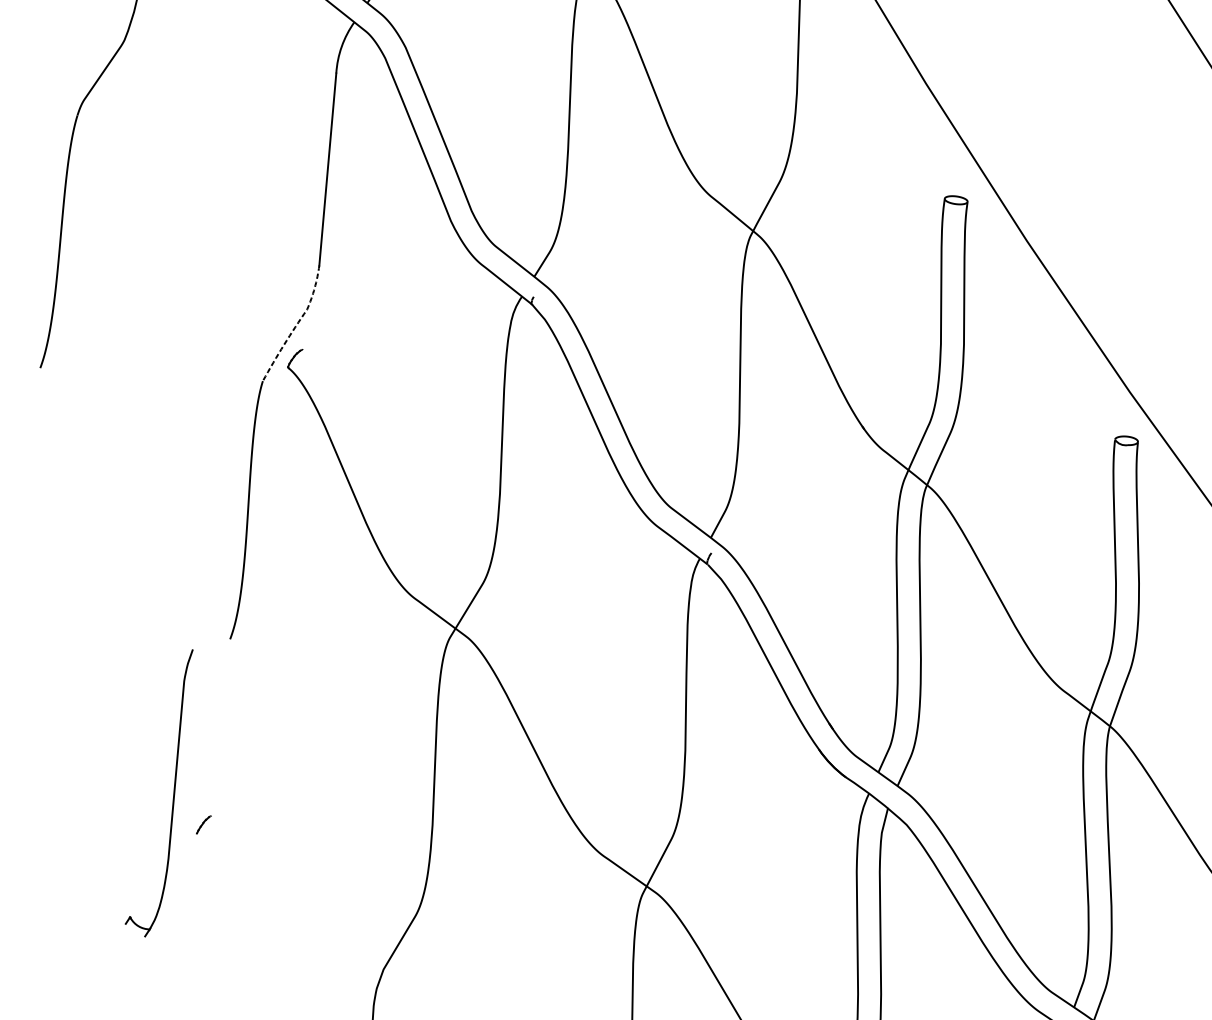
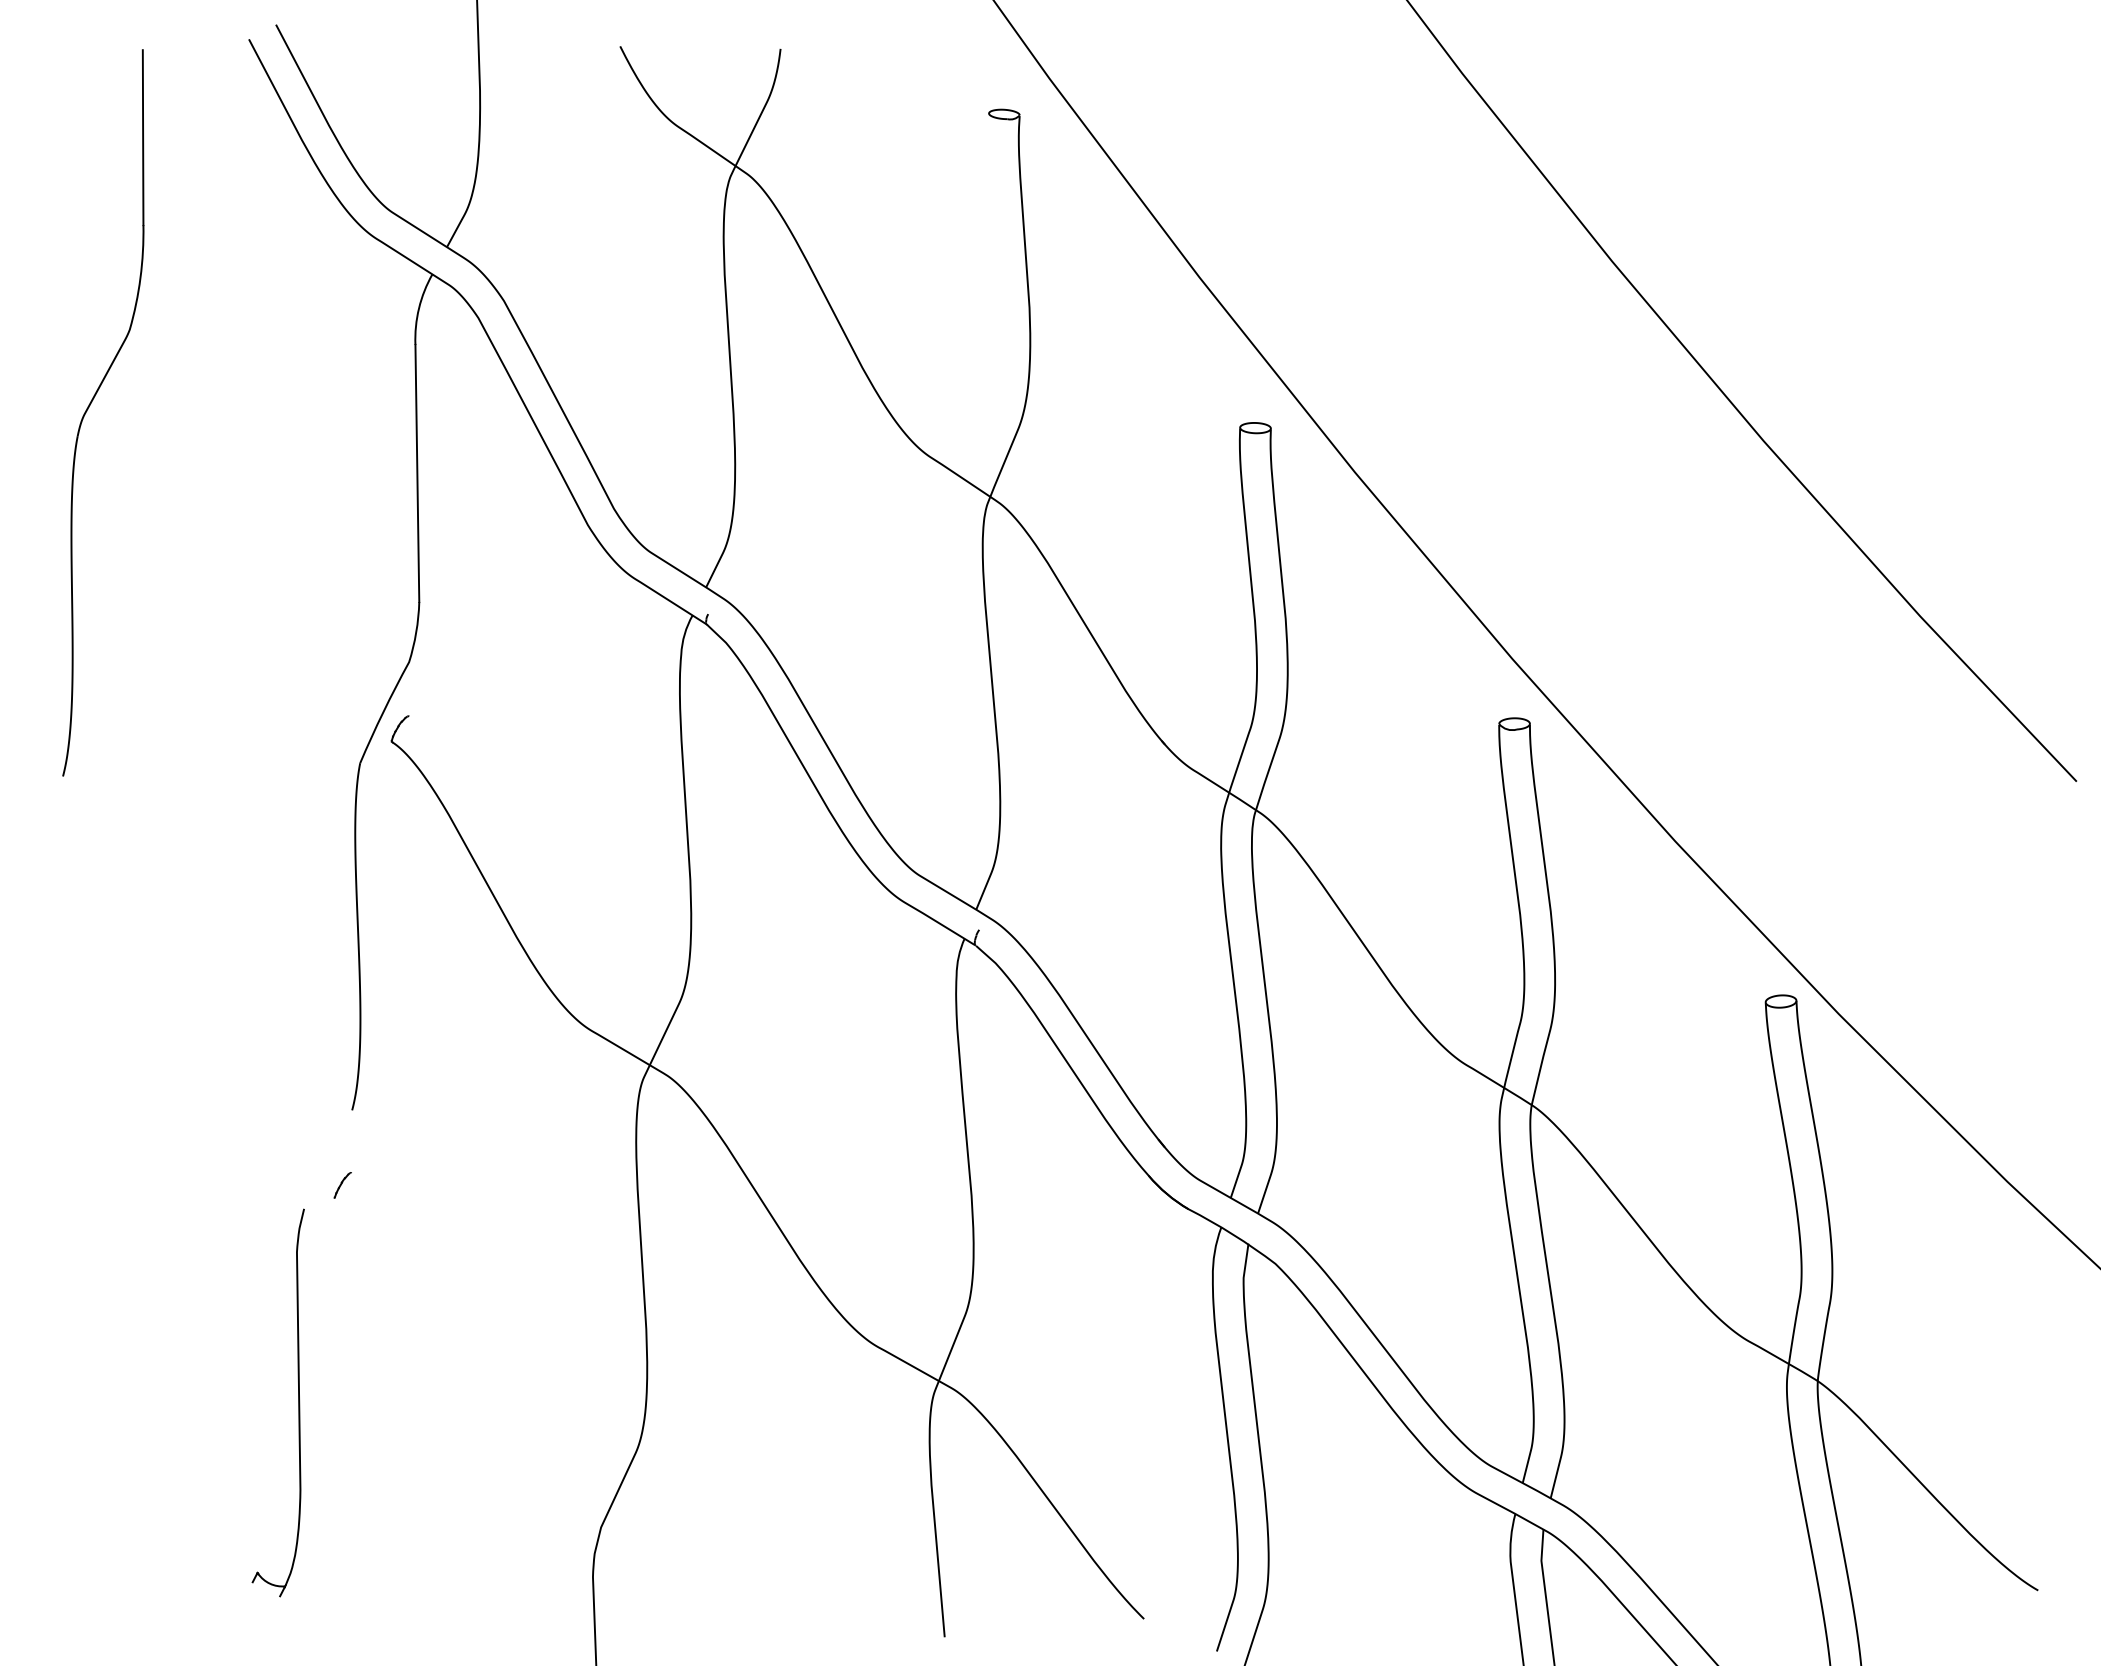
line: (296, 325) -> (397, 684), dashed -> solid
part: (173, 793) -> (298, 1402), moved
part: (203, 825) -> (342, 1185), moved

